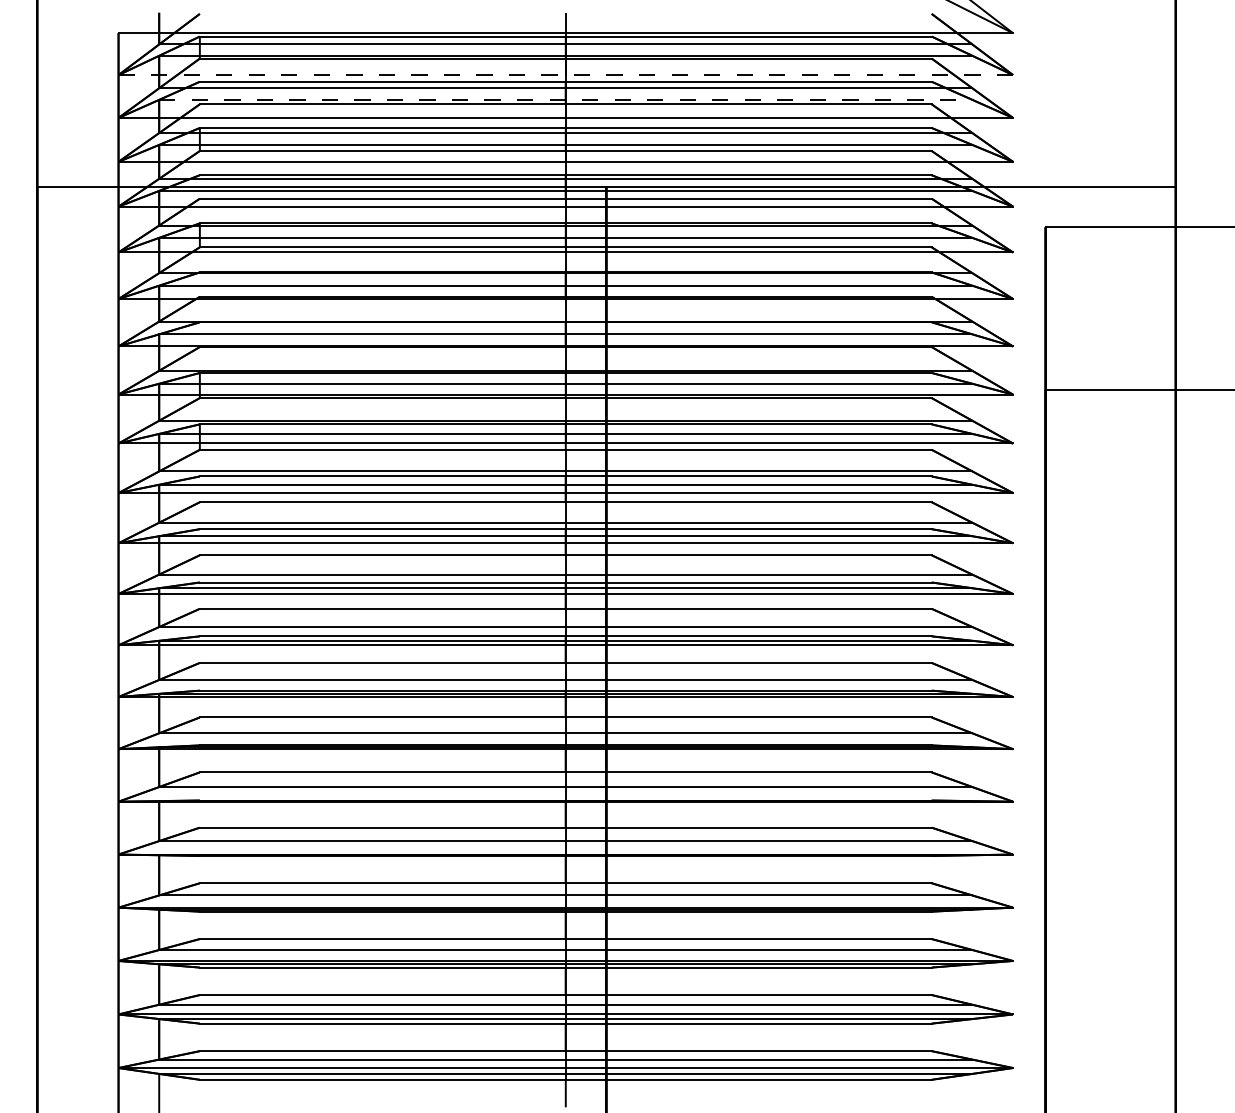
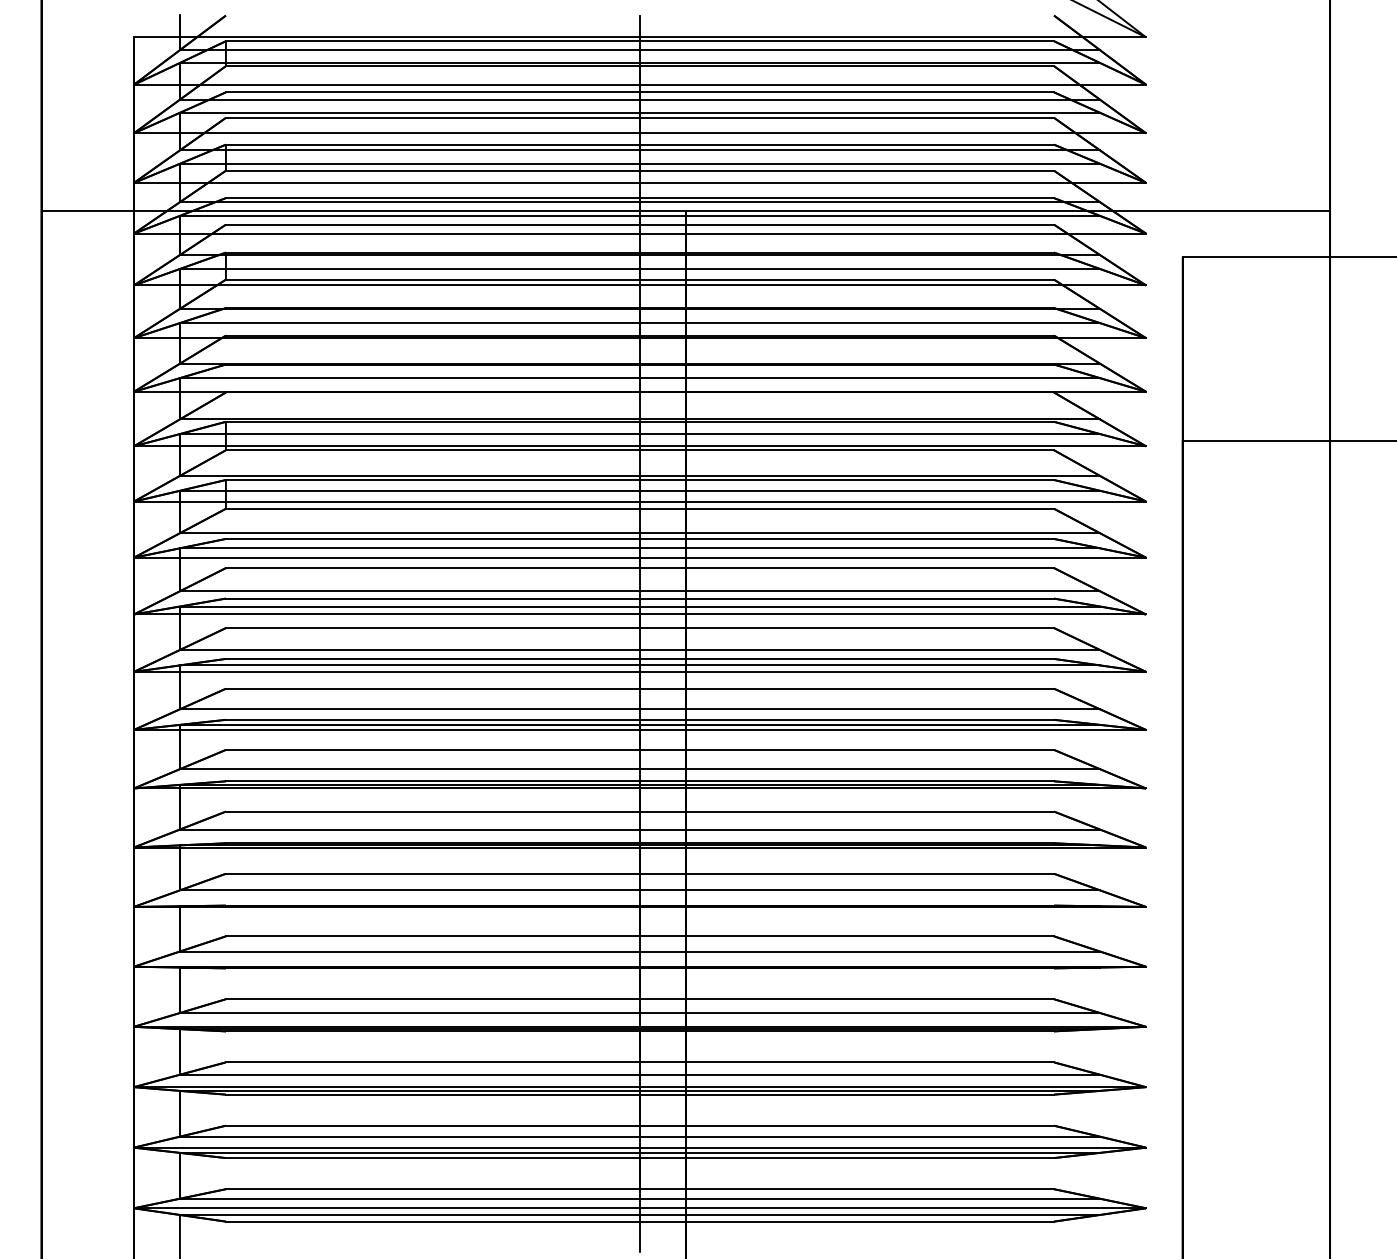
line: (566, 75) -> (640, 85), dashed -> solid
line: (565, 99) -> (639, 112), dashed -> solid

